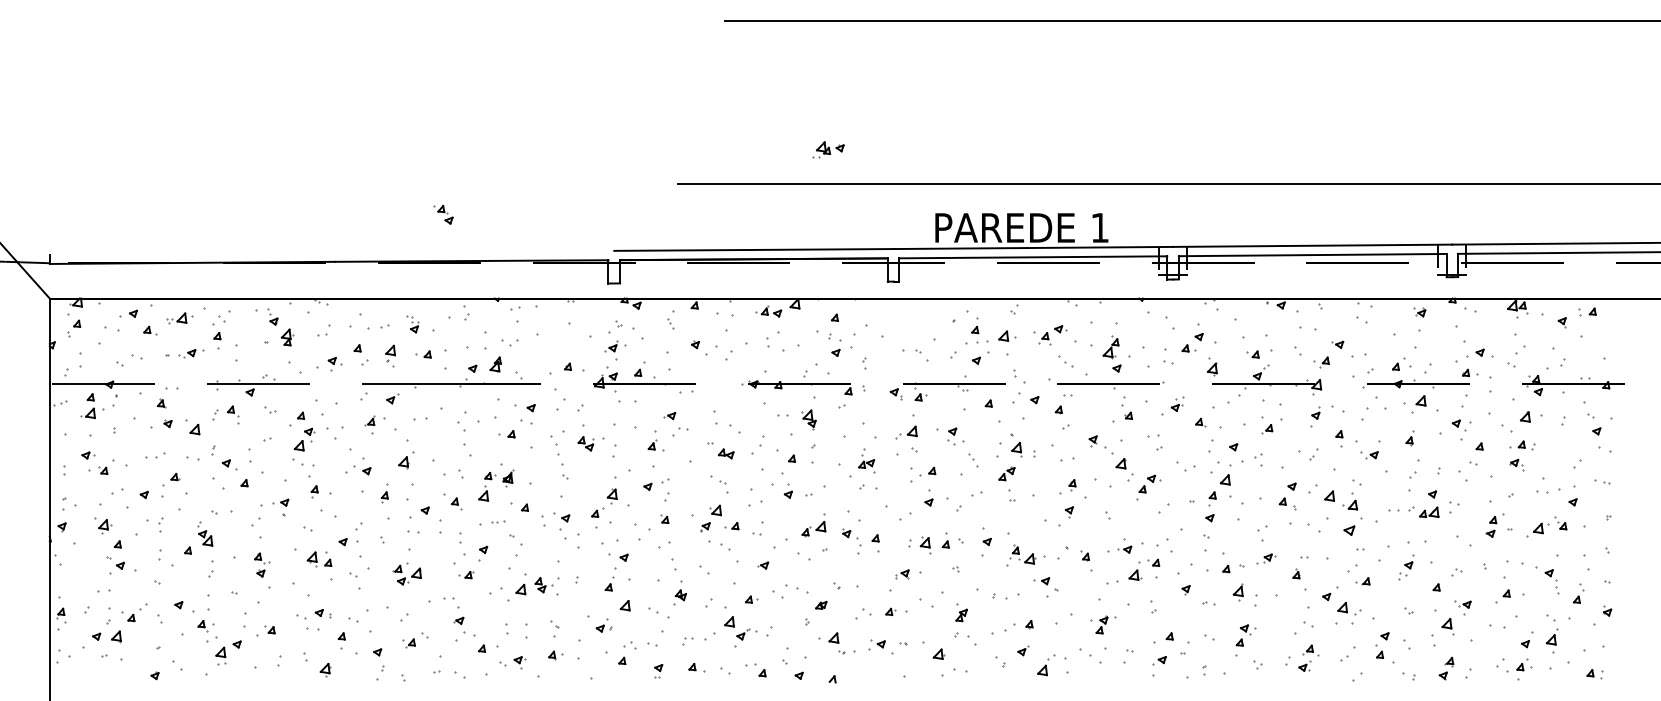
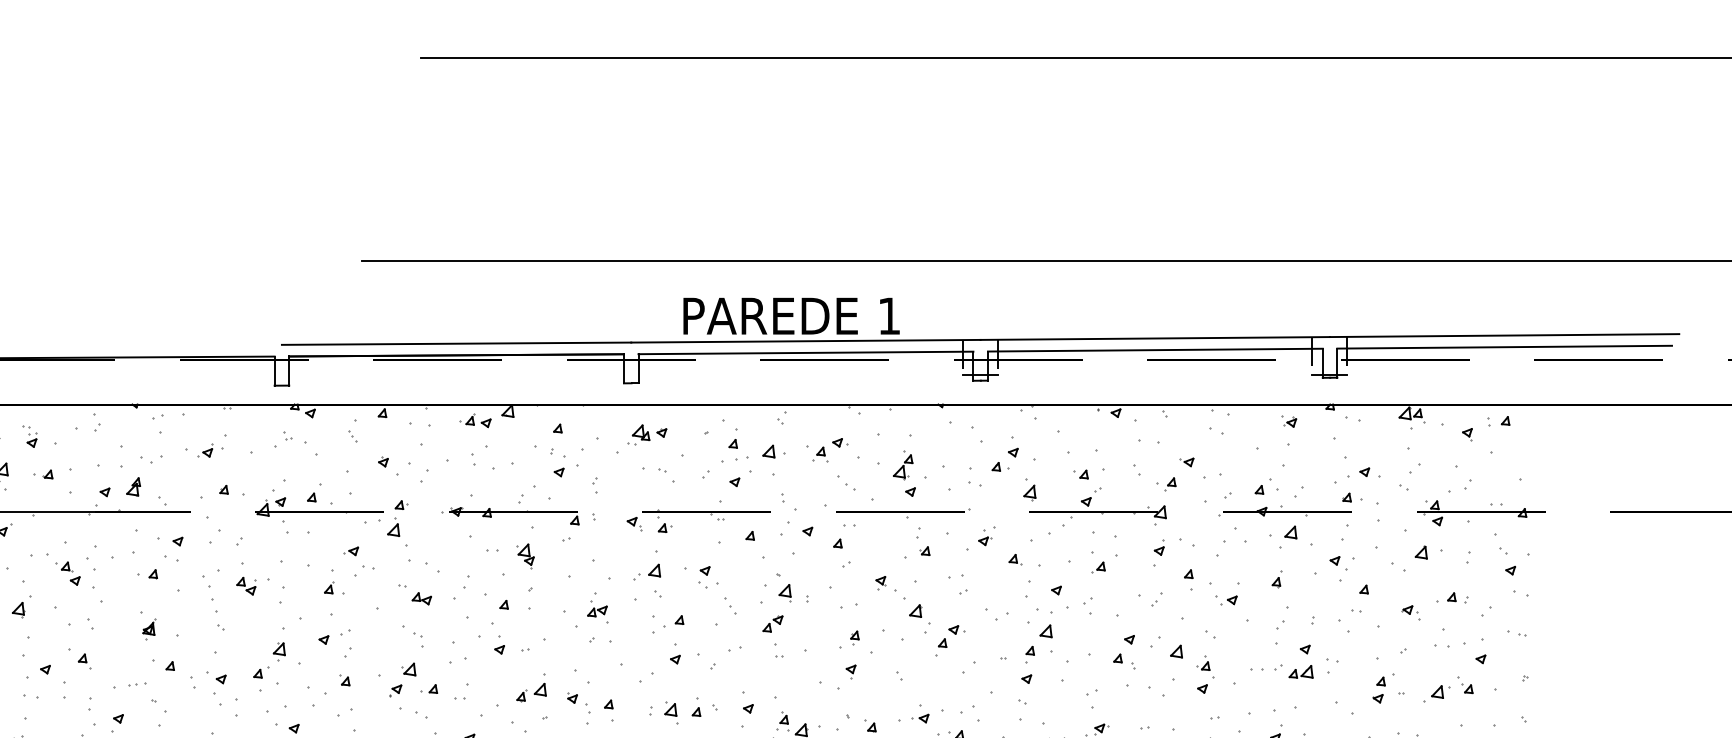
part: (828, 149) -> (647, 434), moved
part: (443, 214) -> (68, 573), moved
part: (615, 346) -> (210, 450), moved
part: (1522, 445) -> (1452, 598), moved
part: (487, 486) -> (398, 518), moved
part: (1352, 514) -> (1205, 674), size x0.71

